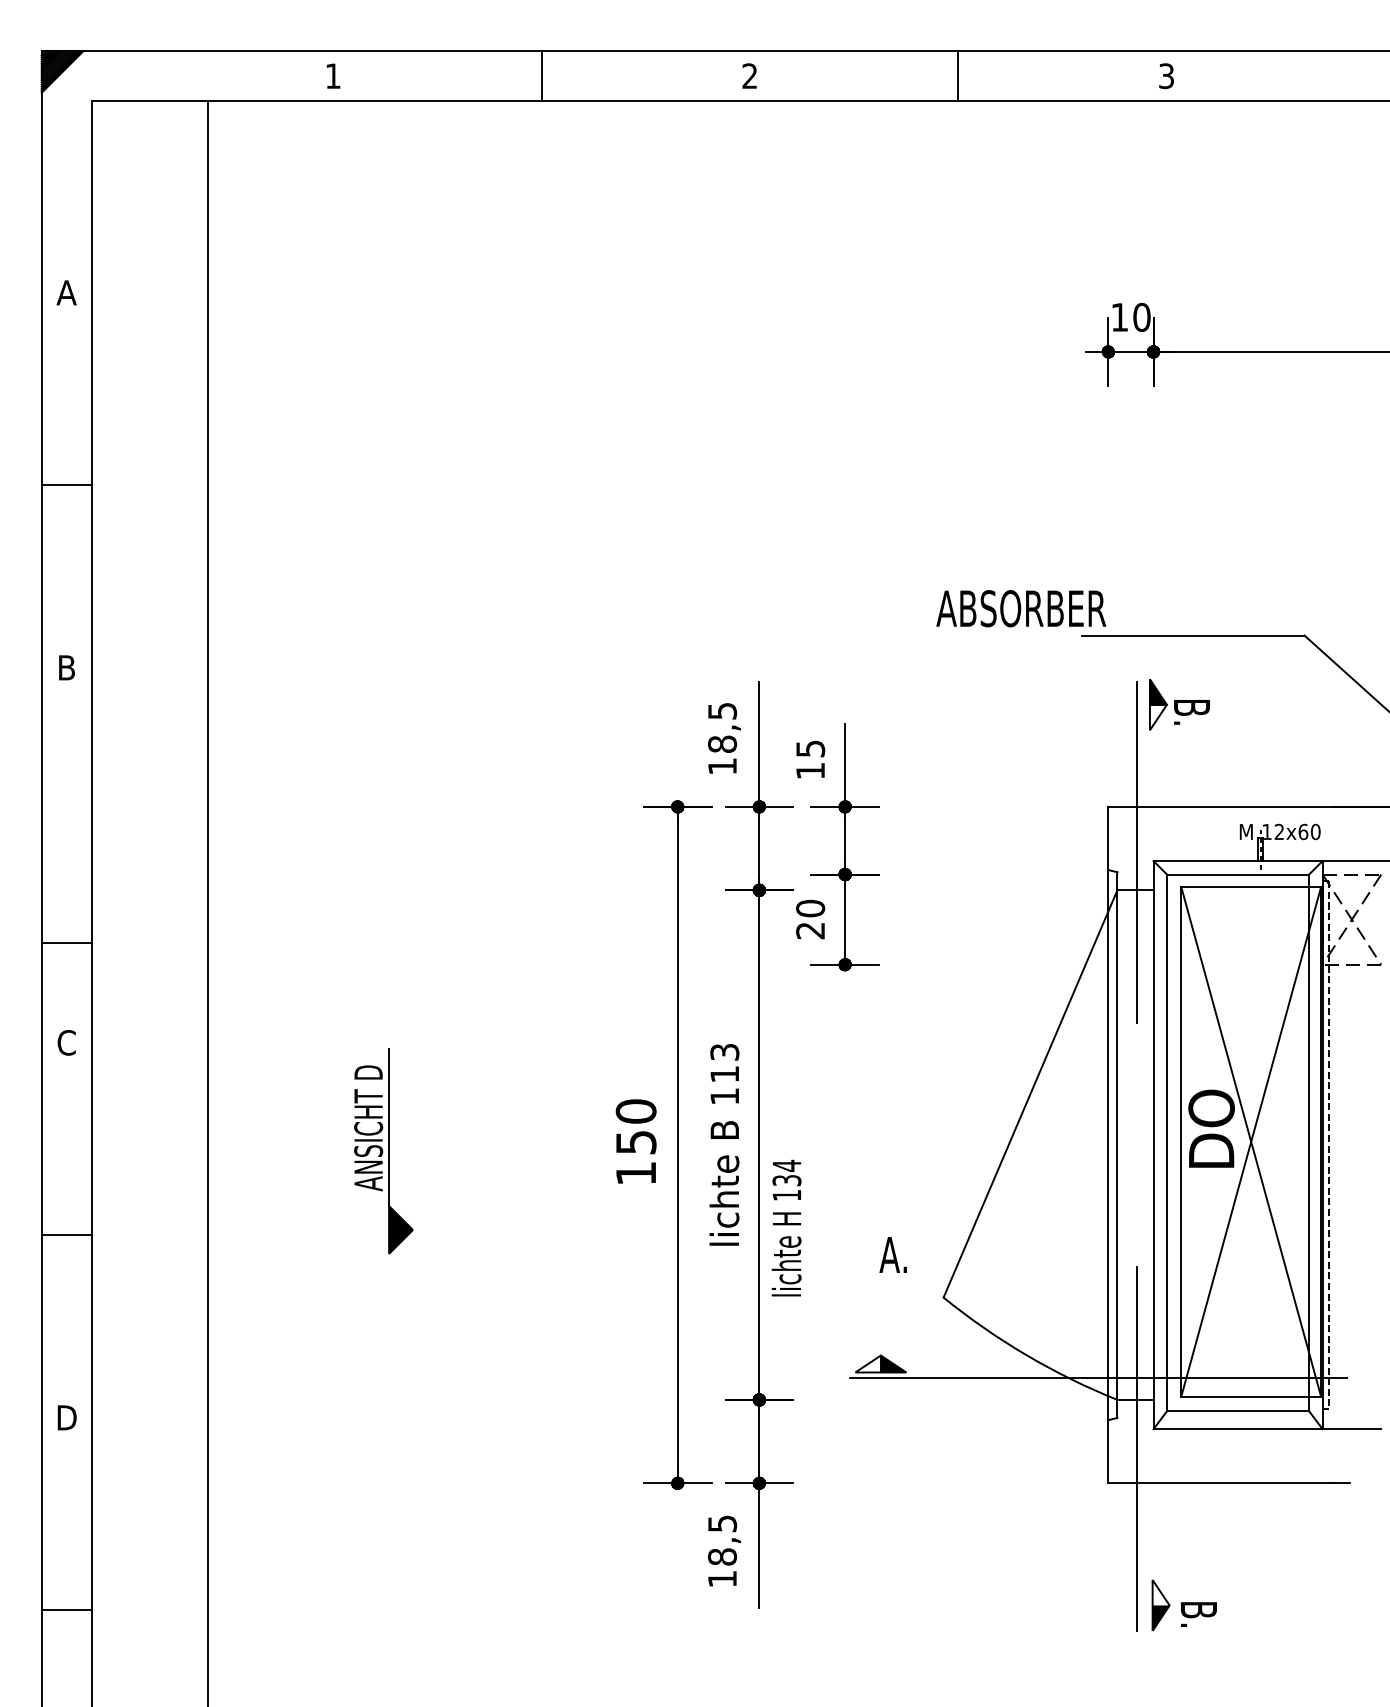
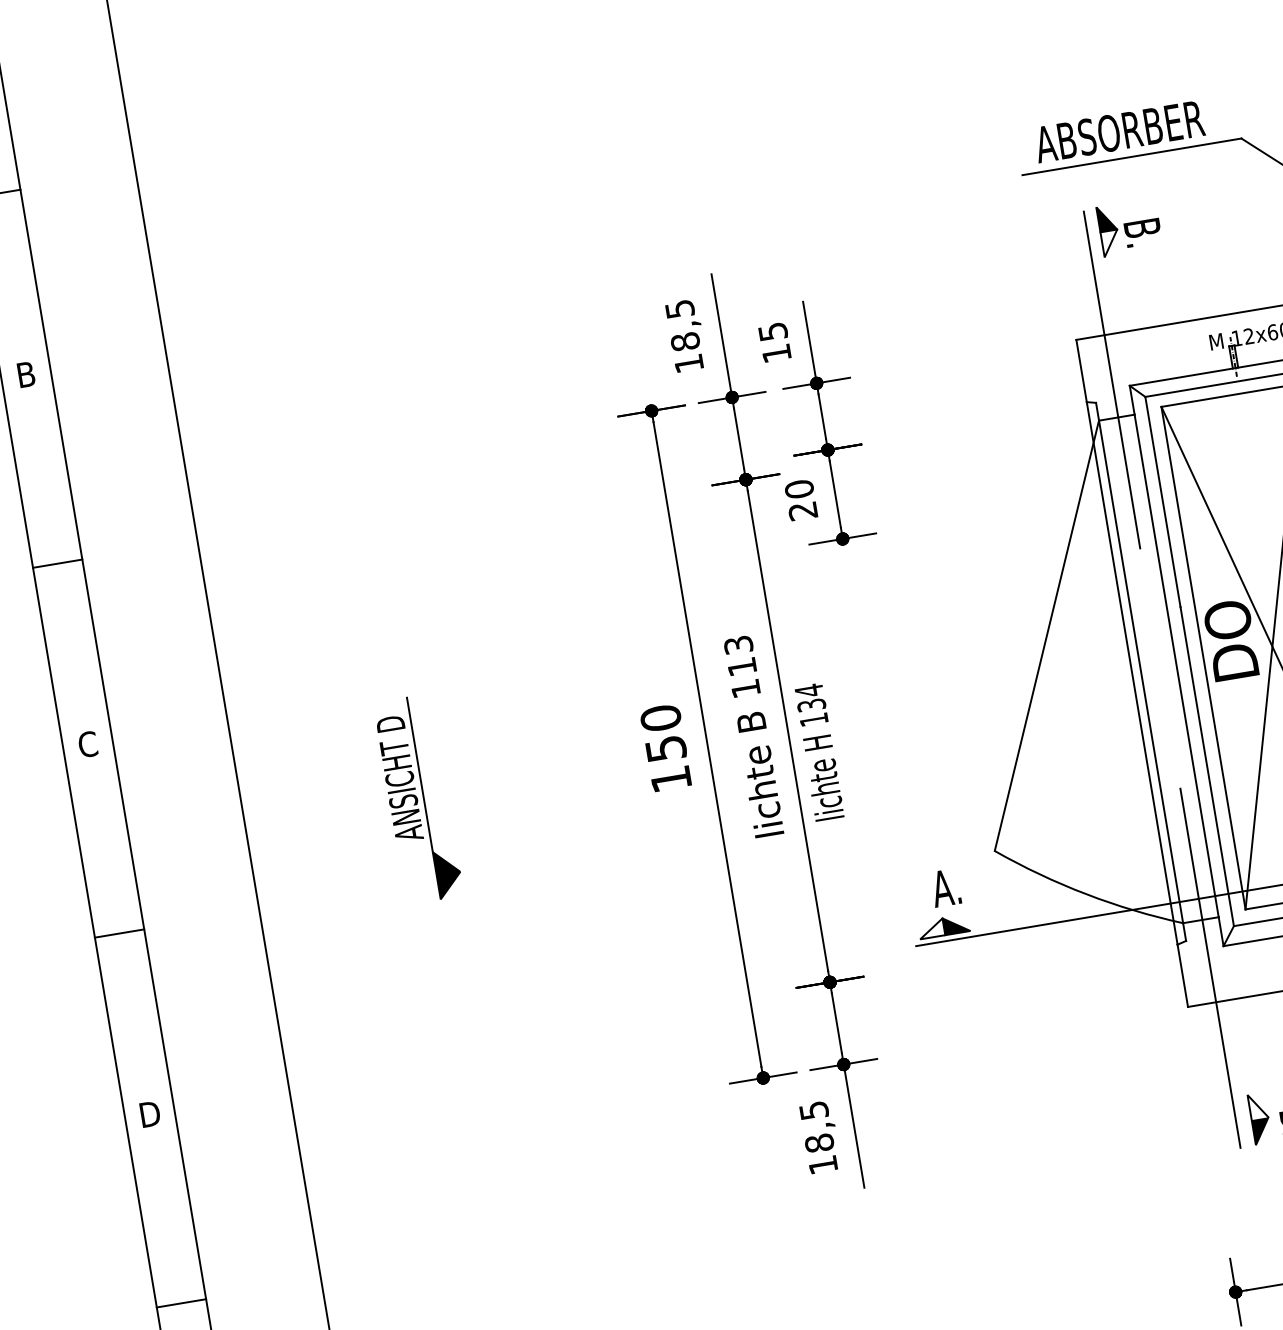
text: (1021, 608) -> (1119, 131), moved
line: (66, 942) -> (57, 563), moved
text: (786, 1227) -> (818, 751), moved
text: (892, 1254) -> (945, 887), moved

